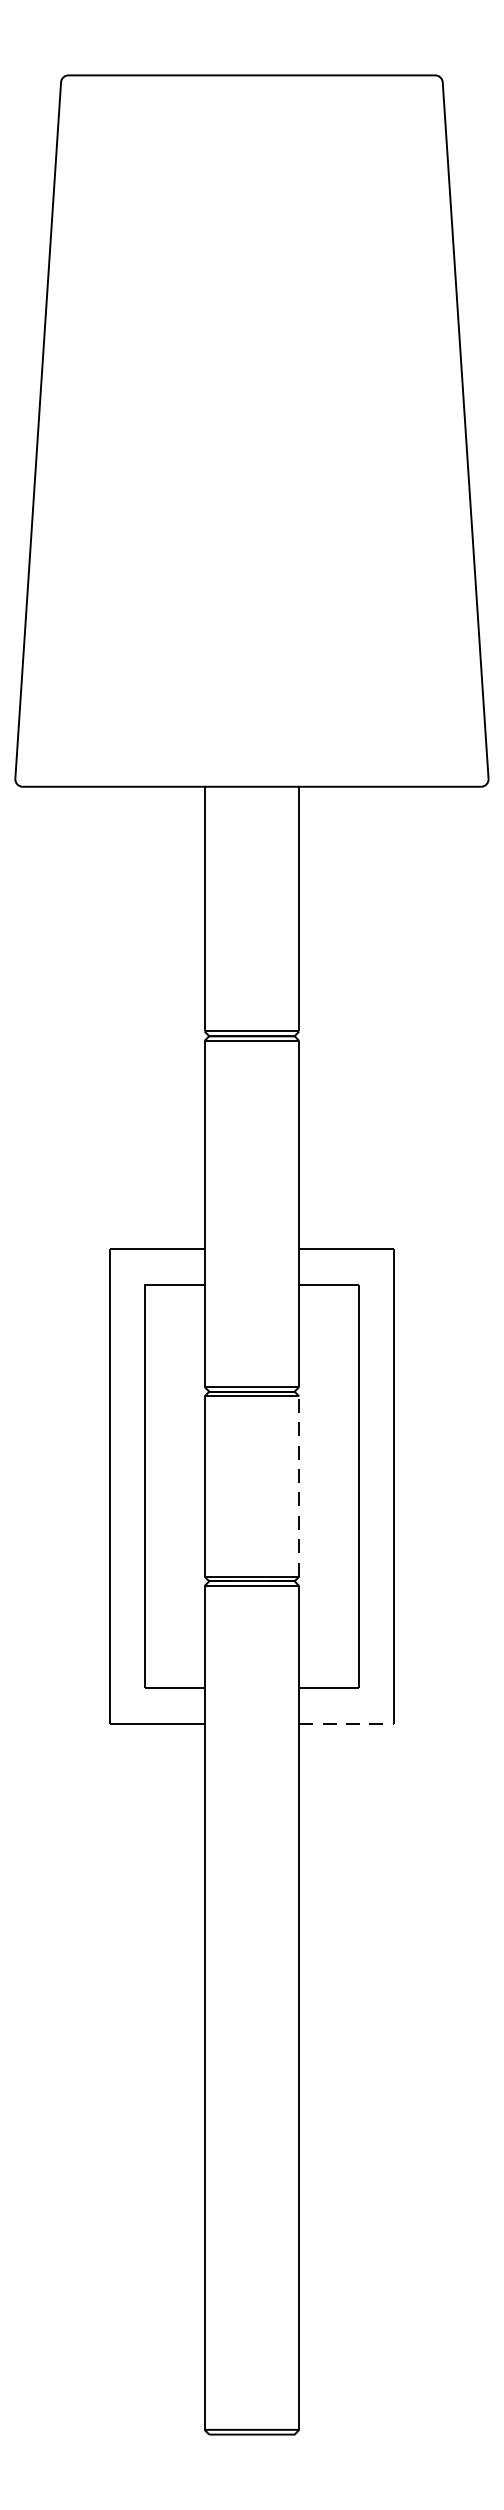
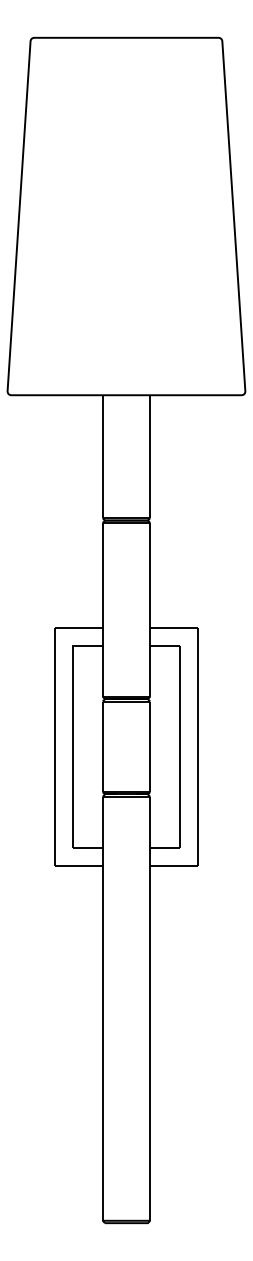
line: (299, 1485) -> (150, 746), dashed -> solid
line: (347, 1722) -> (174, 865), dashed -> solid

